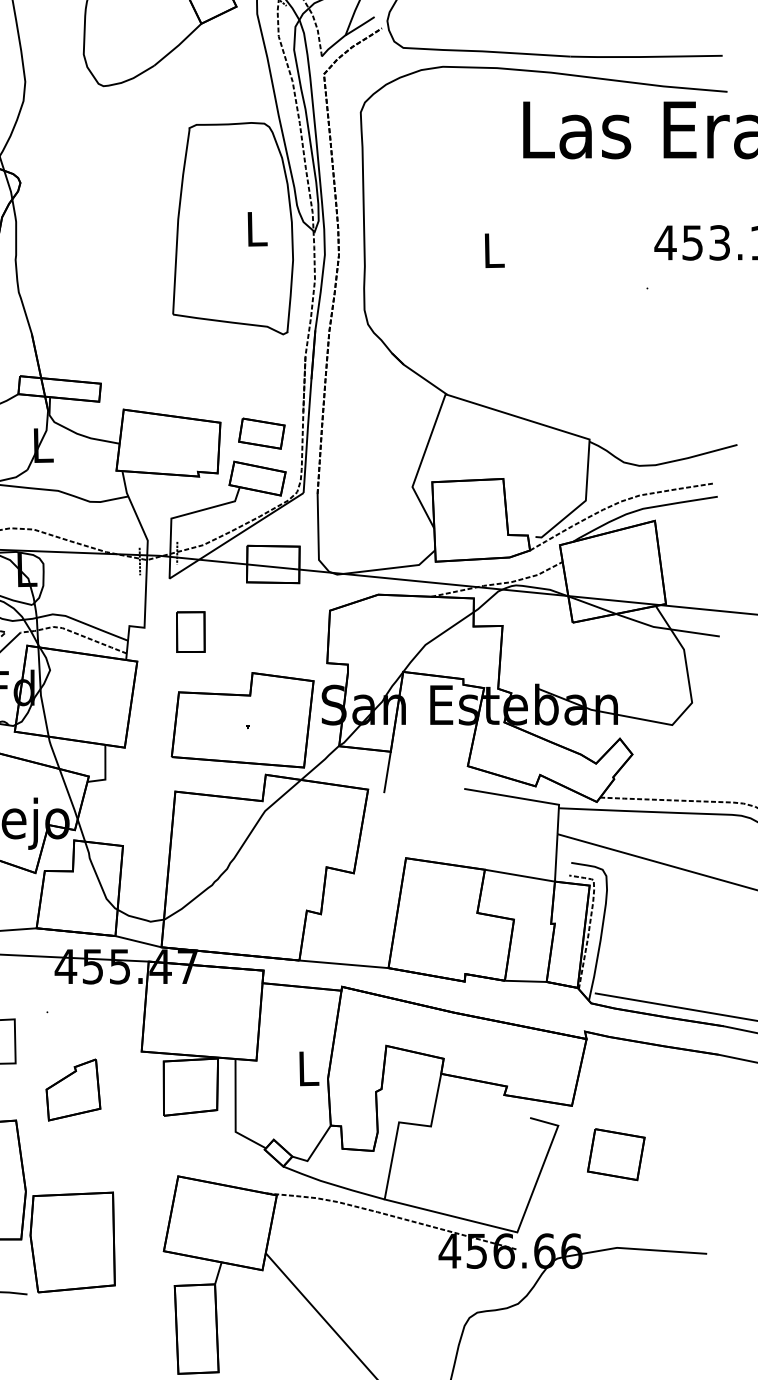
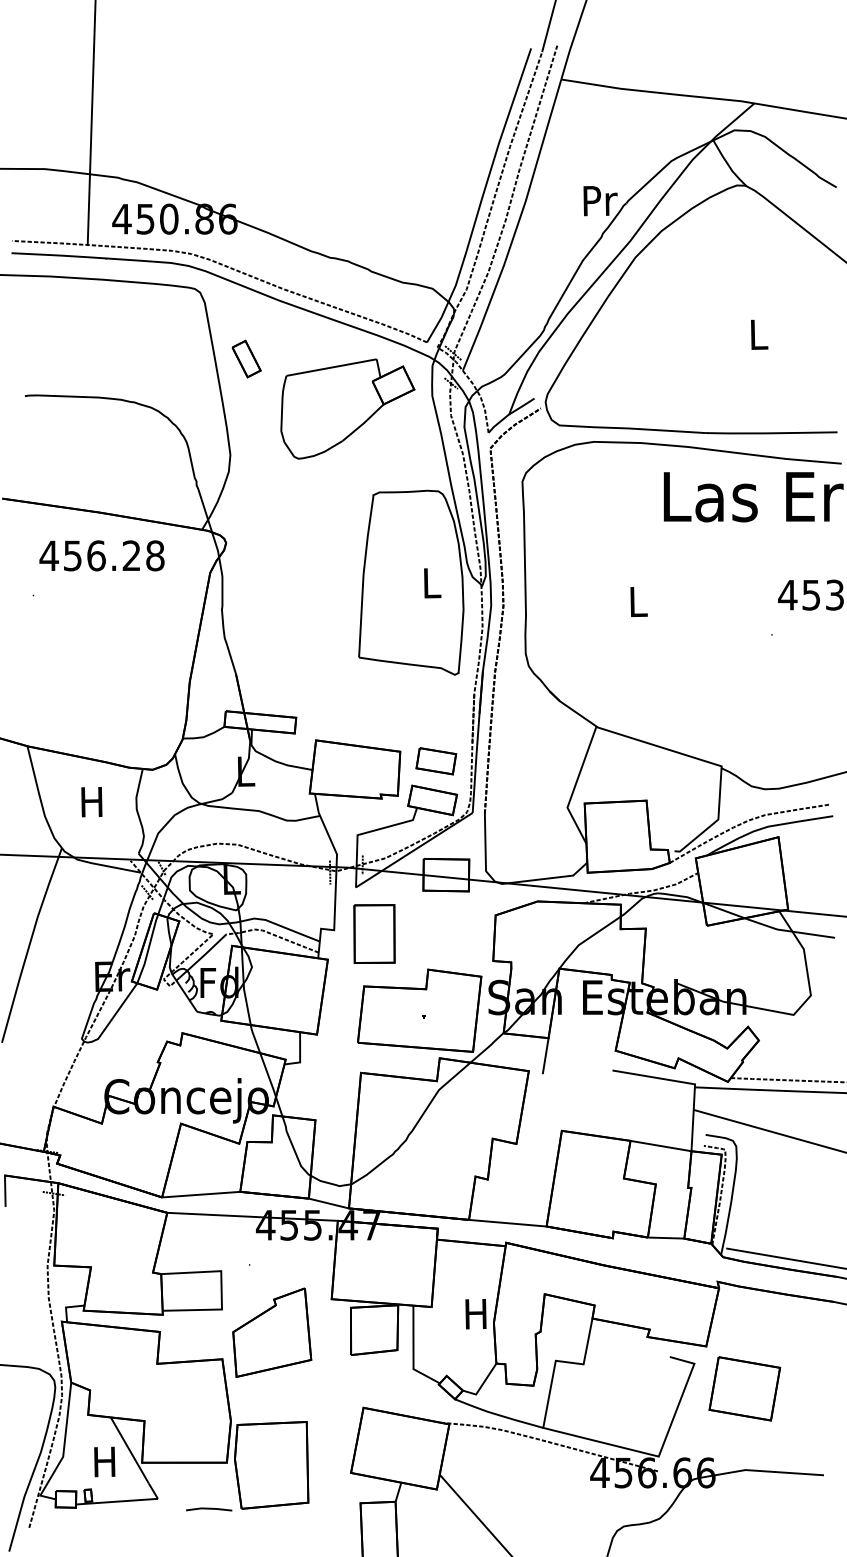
part: (190, 631) -> (374, 933), size x1.67
text: (306, 1069) -> (475, 1314), L -> H
part: (73, 1089) -> (272, 1332), size x1.67
part: (615, 1154) -> (744, 1388), size x1.43

